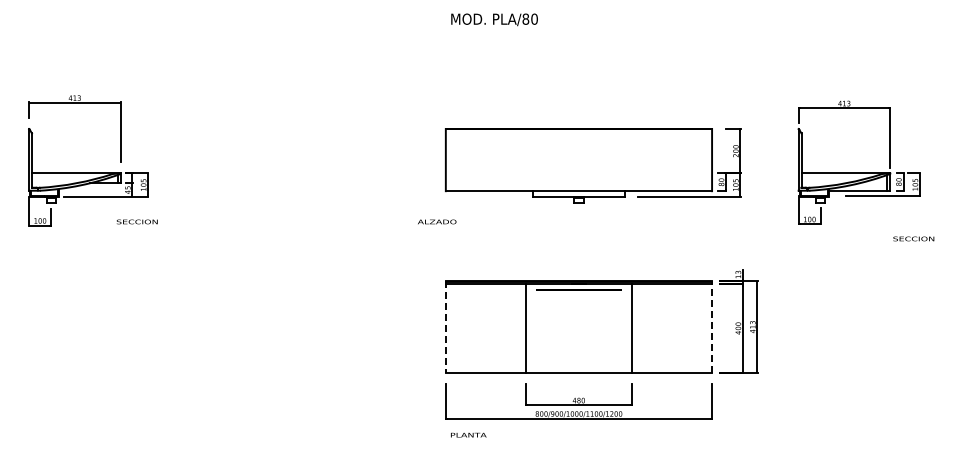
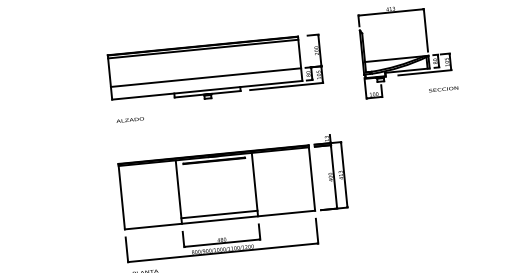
line: (578, 133) -> (202, 49), added
line: (578, 173) -> (205, 77), added
text: (437, 221) -> (130, 119), moved
text: (913, 238) -> (443, 89), moved
line: (445, 327) -> (121, 197), dashed -> solid
line: (712, 327) -> (312, 178), dashed -> solid
line: (578, 365) -> (219, 214), added

